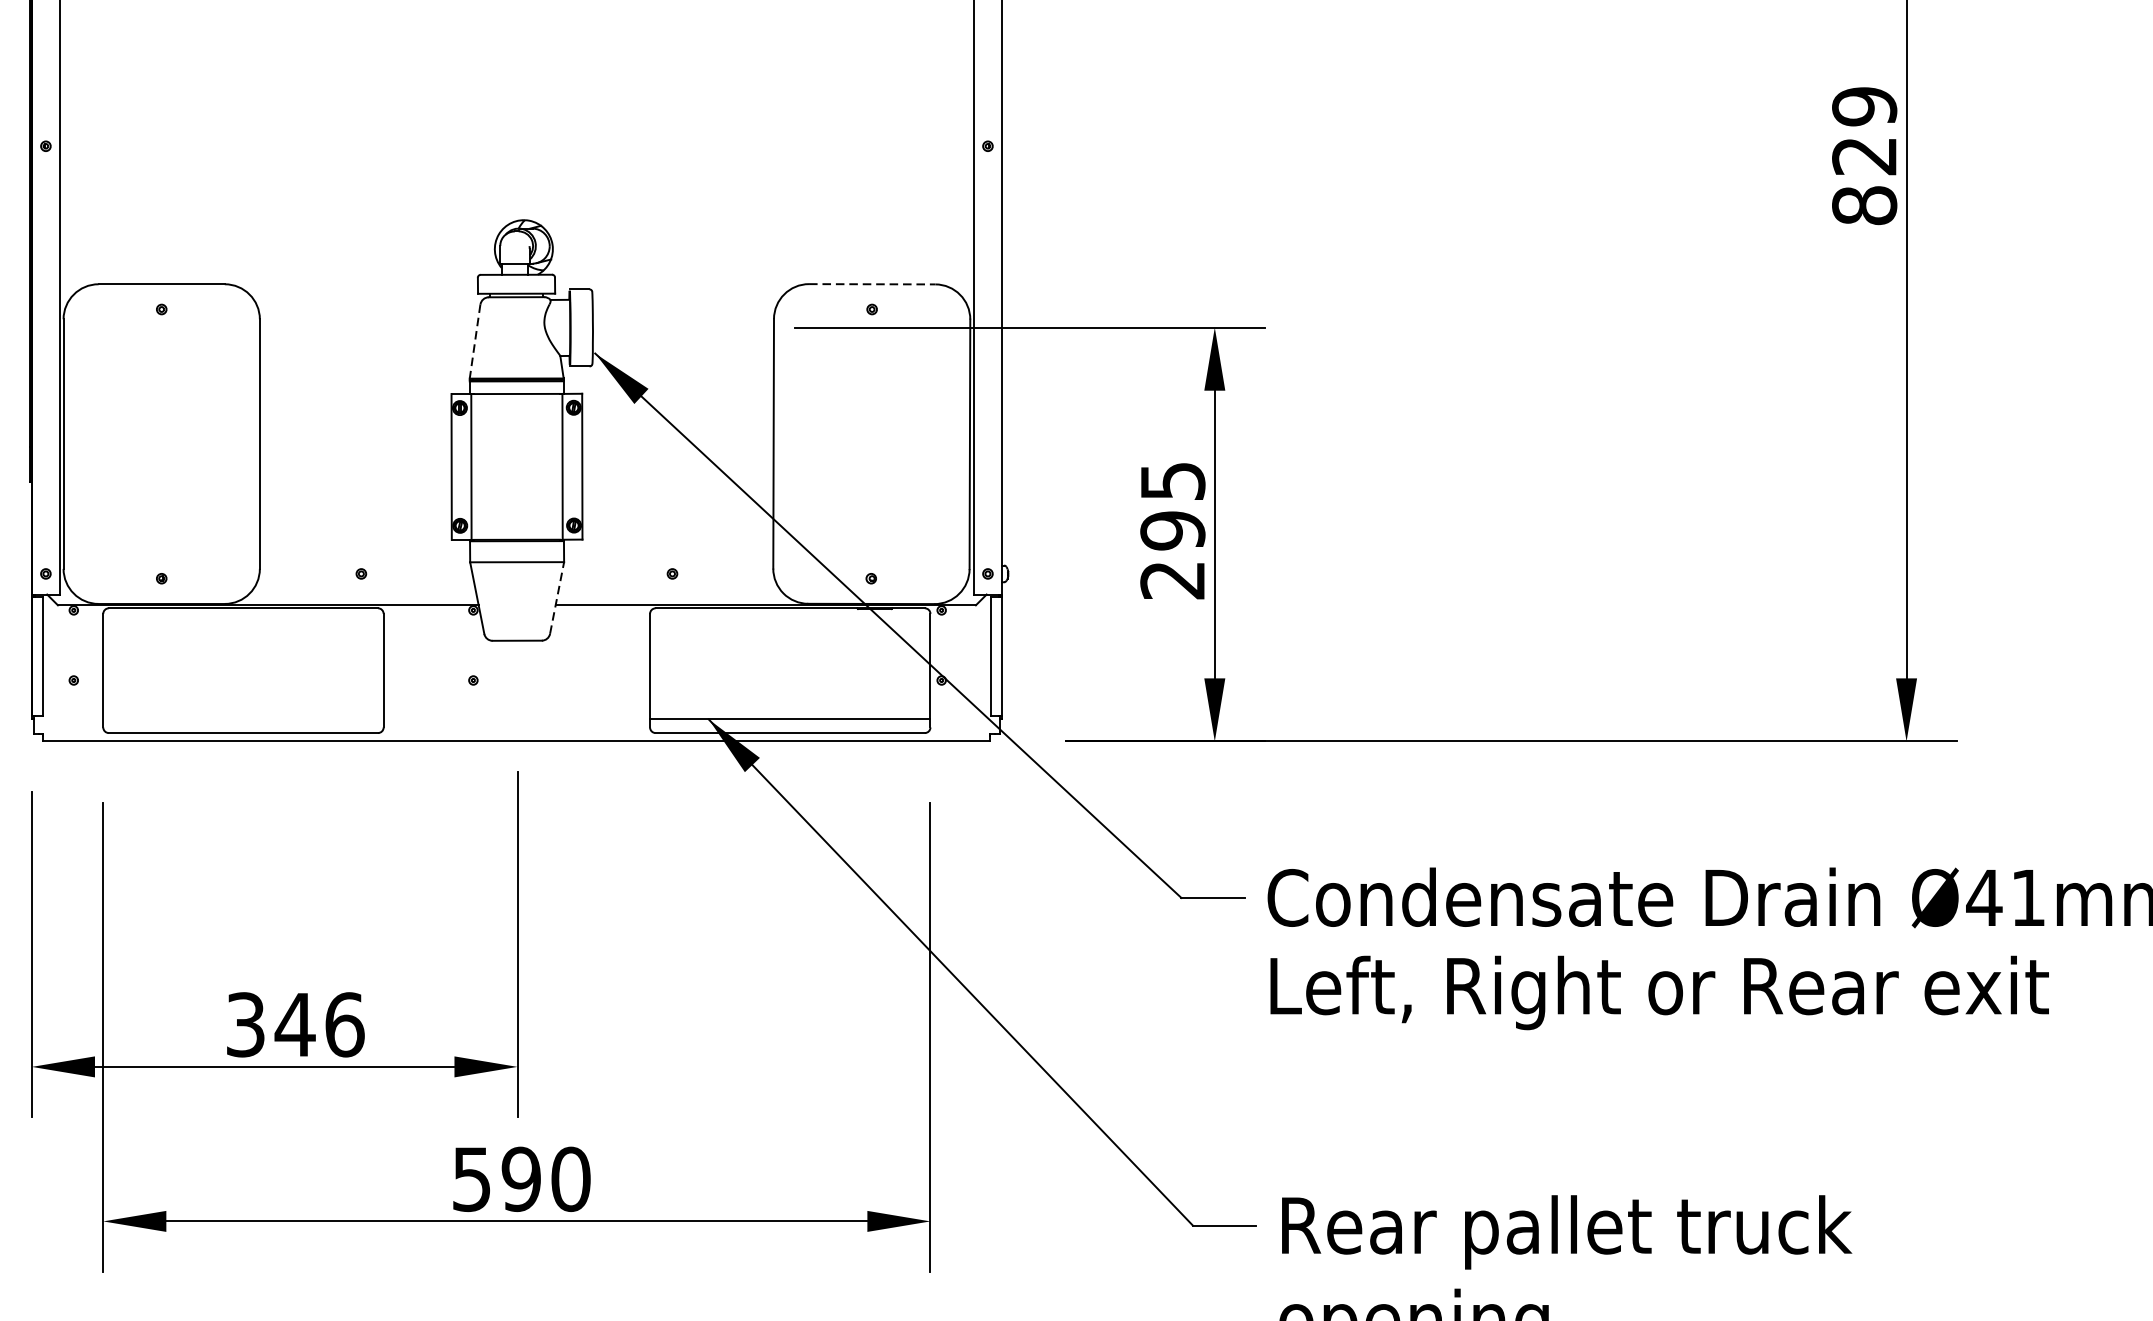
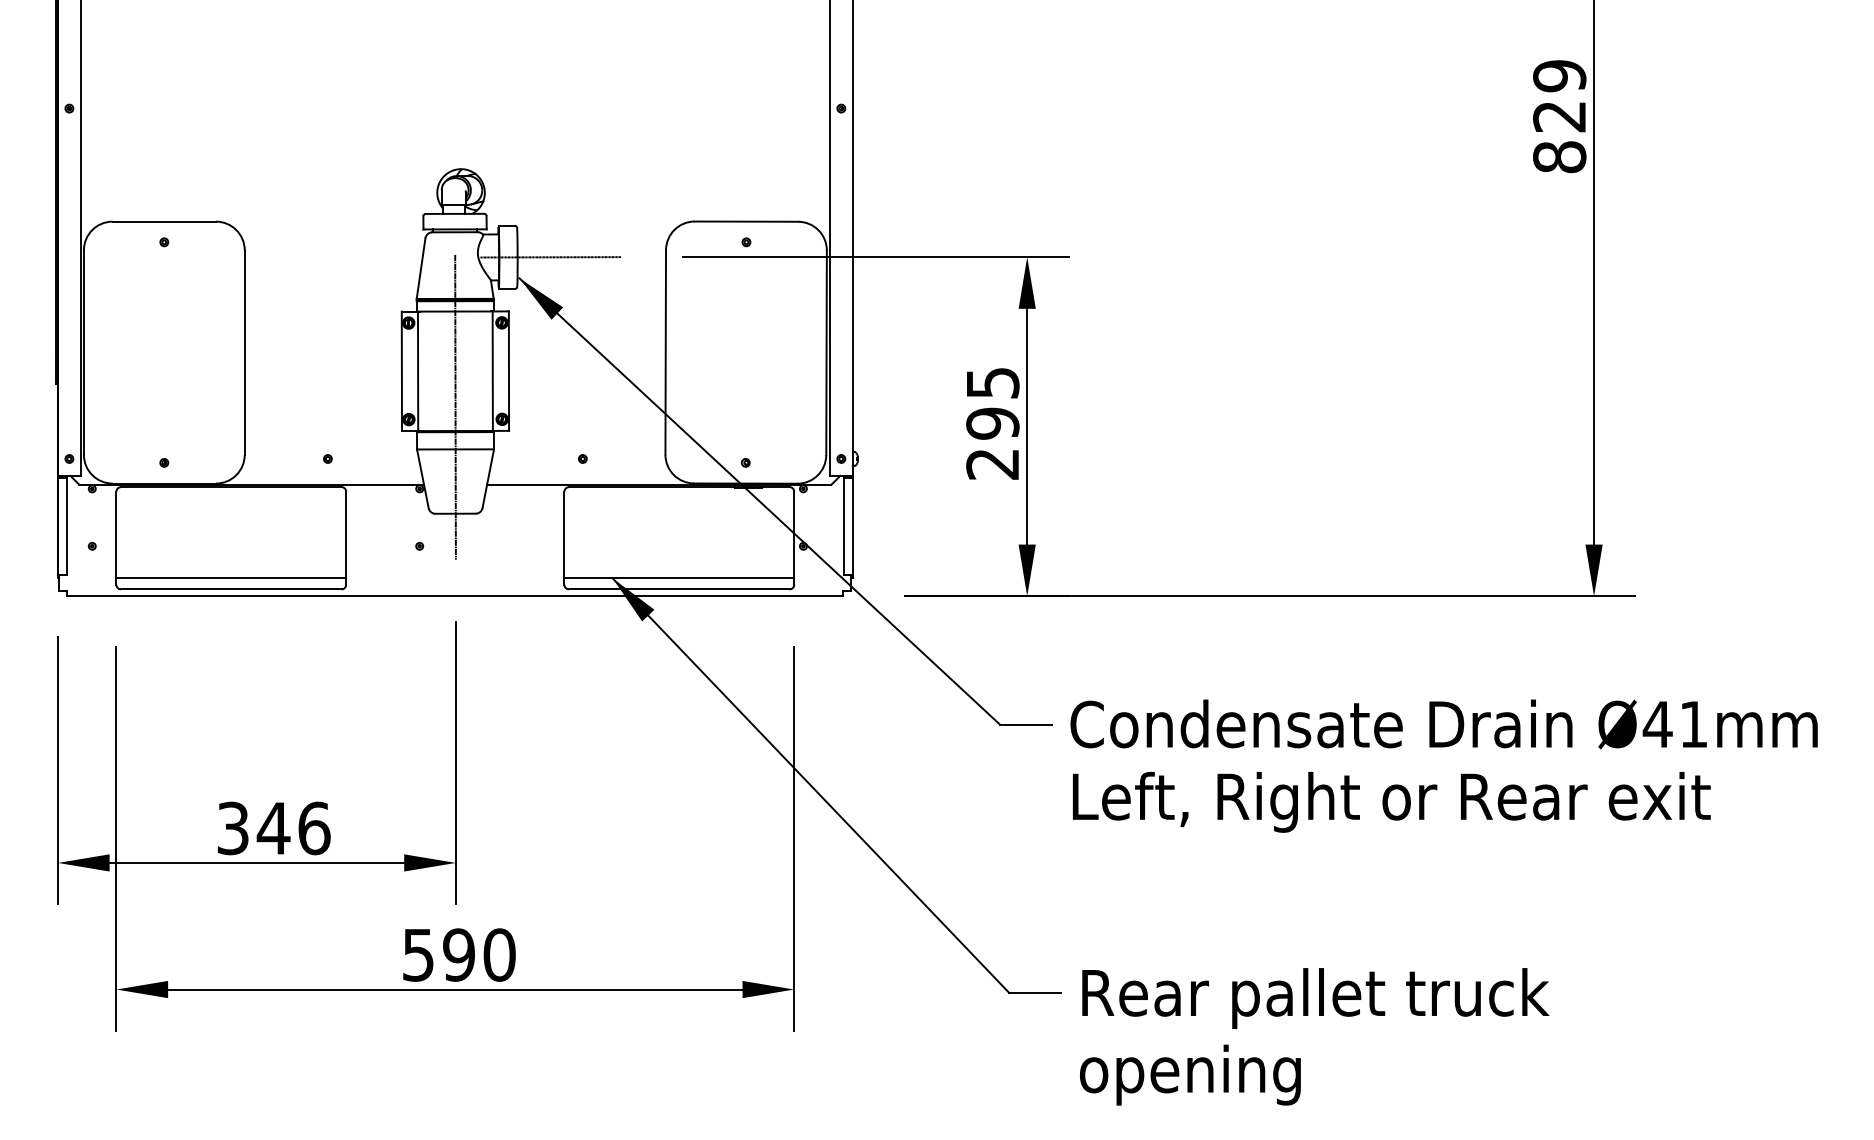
line: (872, 284) -> (746, 221), dashed -> solid
line: (633, 328) -> (550, 257), added
line: (475, 341) -> (421, 268), dashed -> solid
line: (517, 509) -> (455, 406), added
line: (557, 597) -> (488, 478), dashed -> solid
line: (243, 719) -> (231, 578), added

